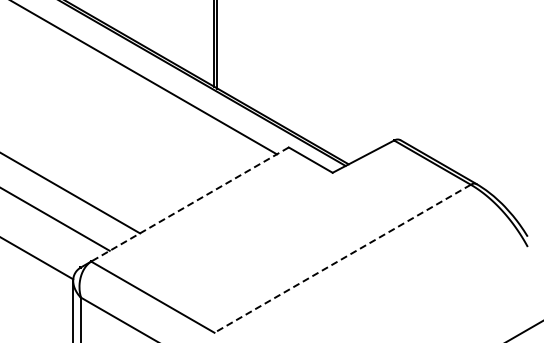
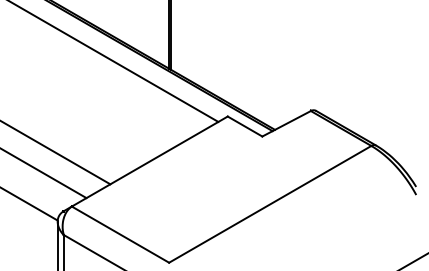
line: (190, 204) -> (150, 161), dashed -> solid
line: (342, 259) -> (270, 204), dashed -> solid

